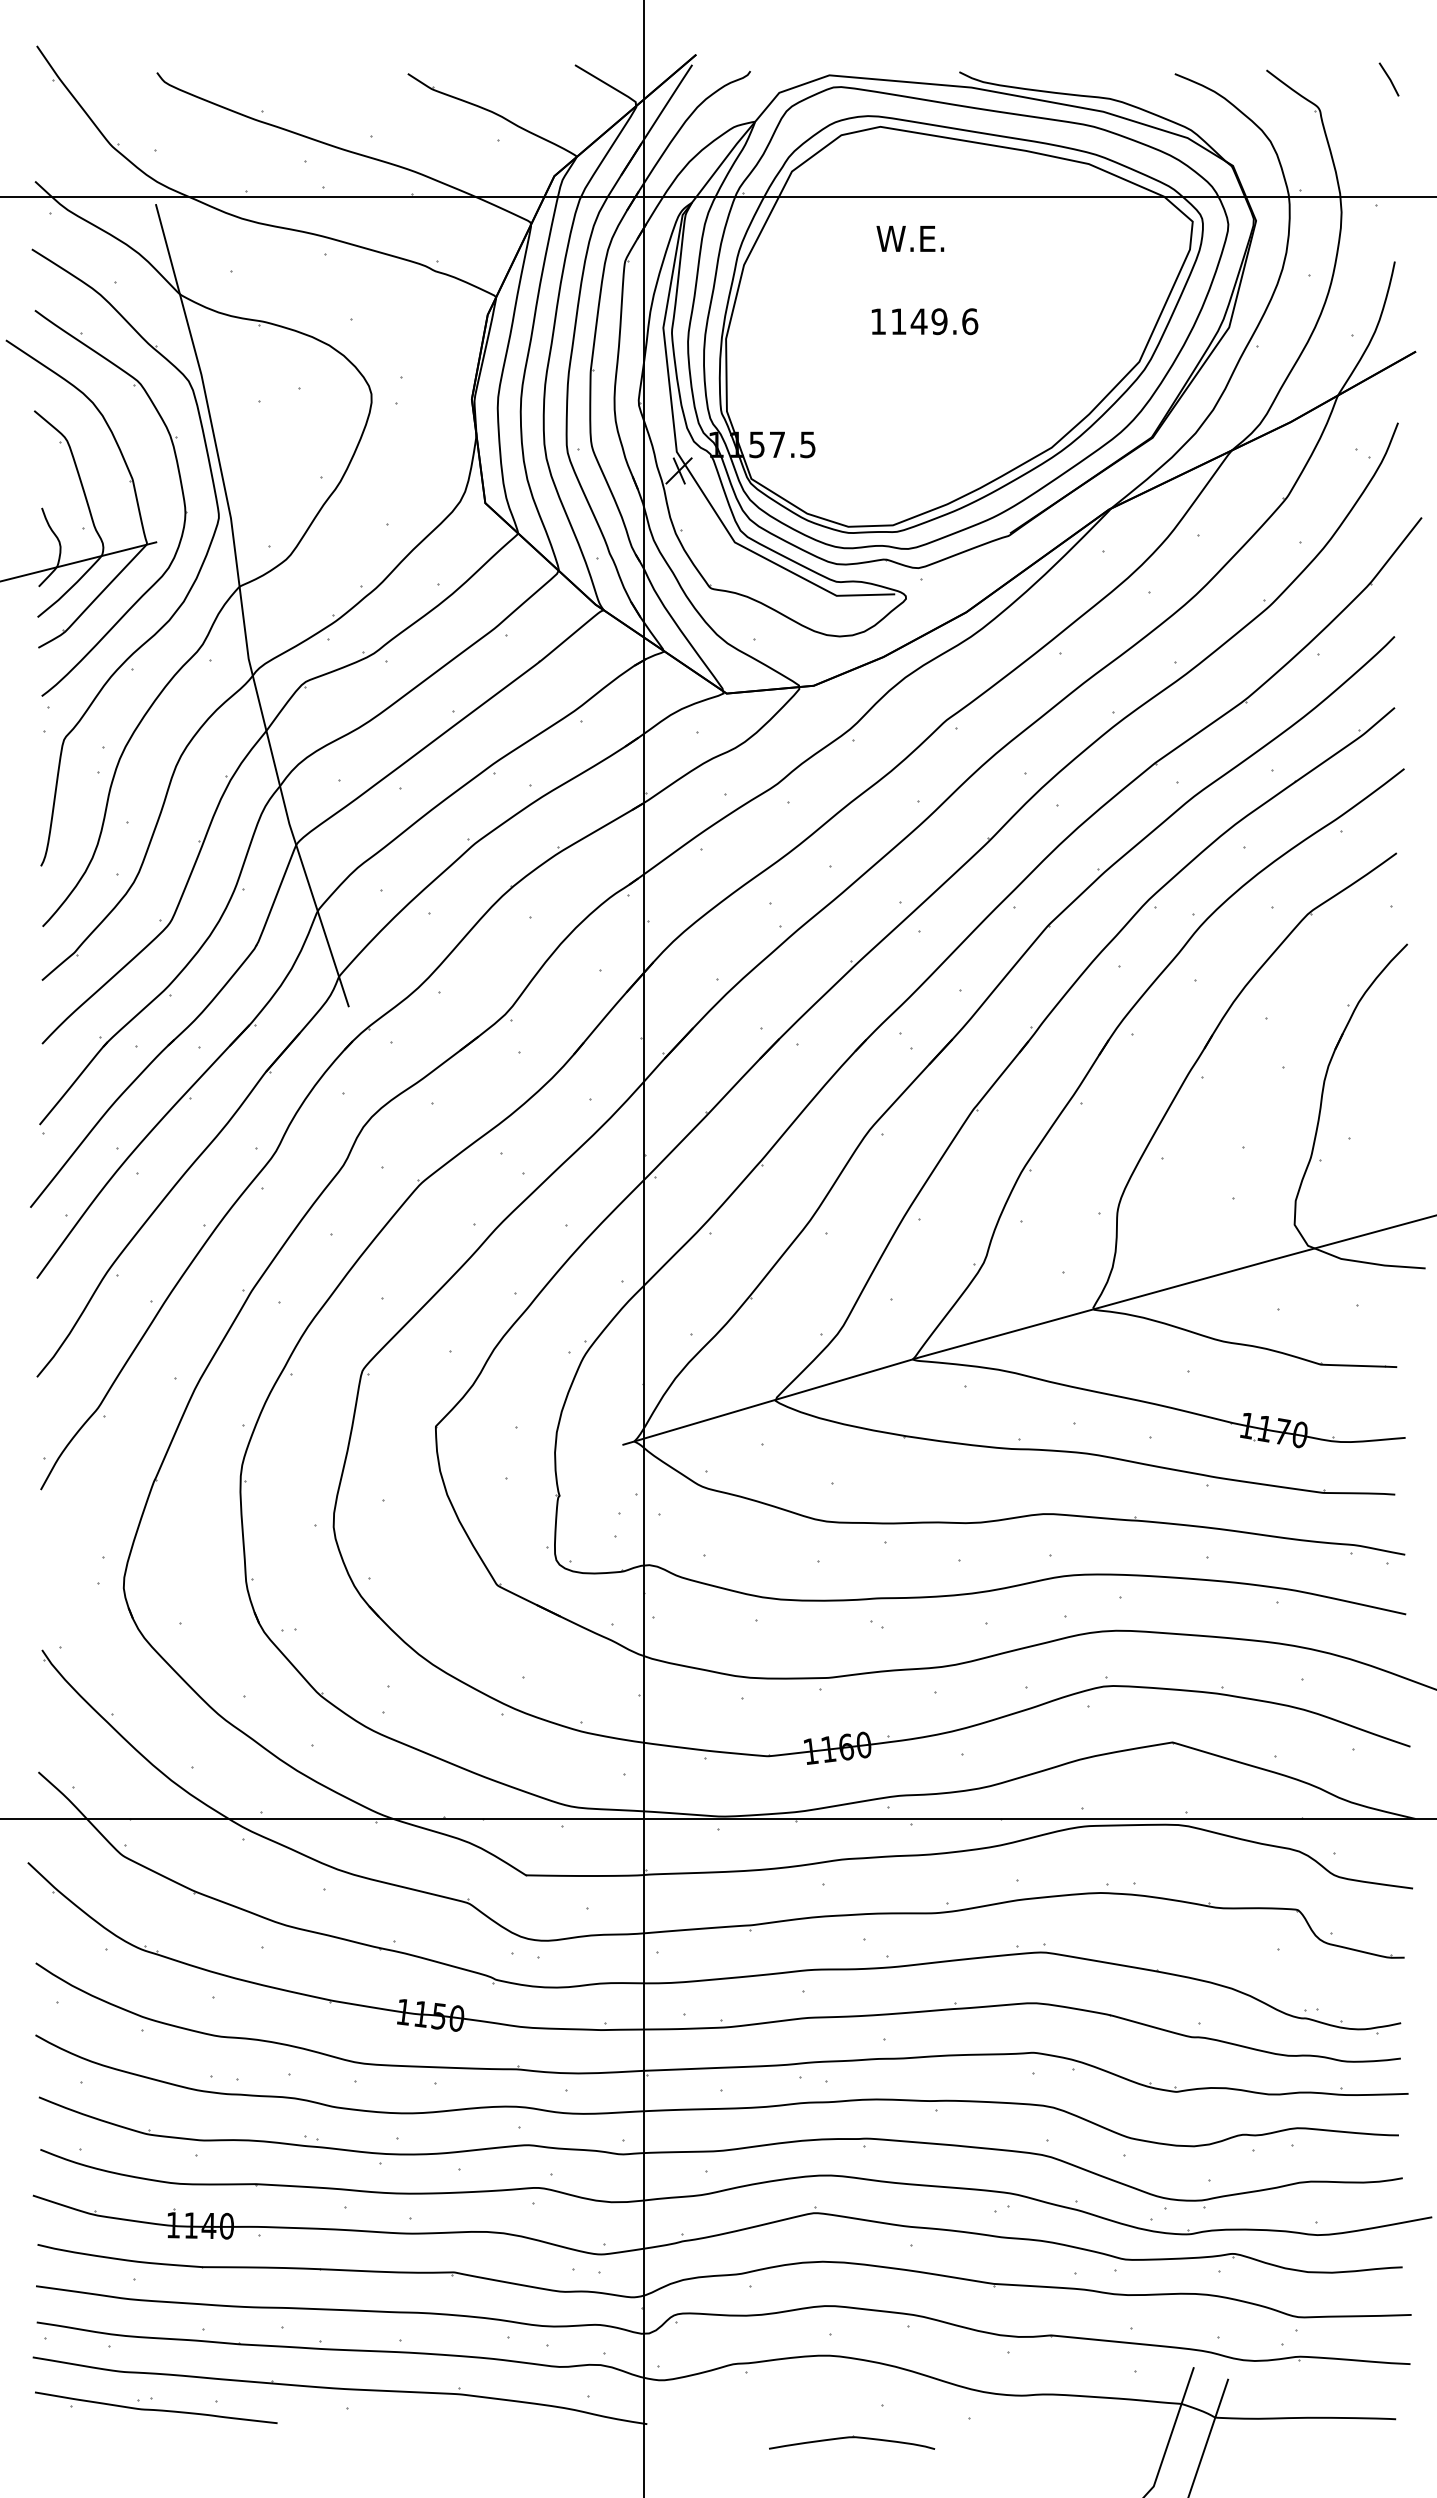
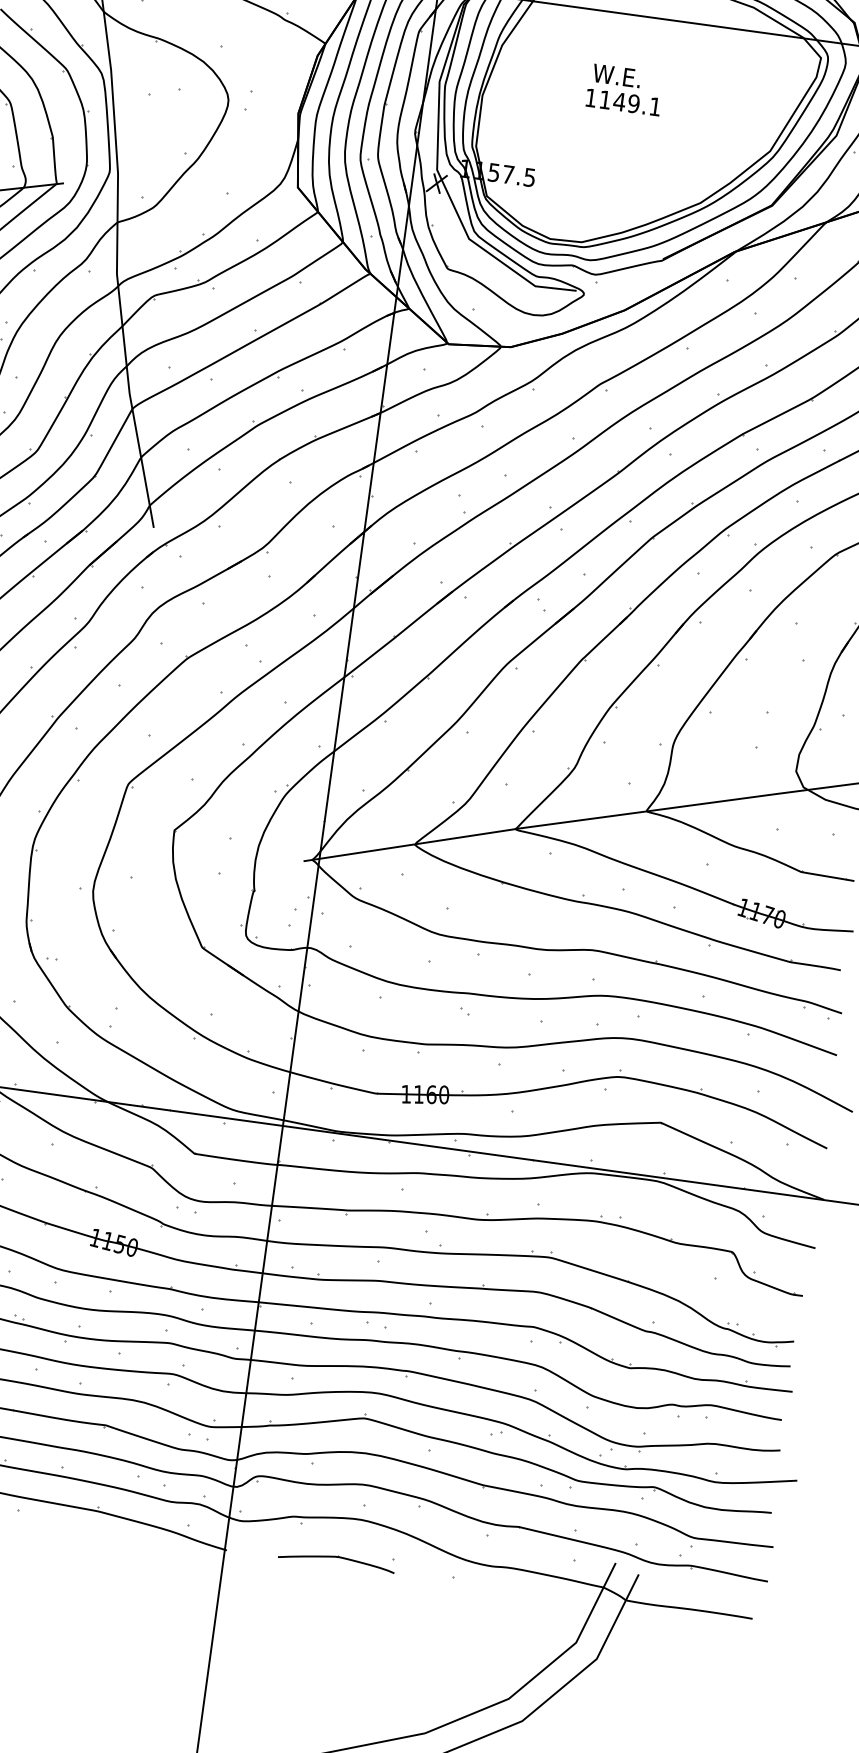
text: (910, 238) -> (617, 75), moved
text: (970, 321) -> (655, 106), 1149.6 -> 1149.1
part: (852, 2442) -> (337, 1560), moved

